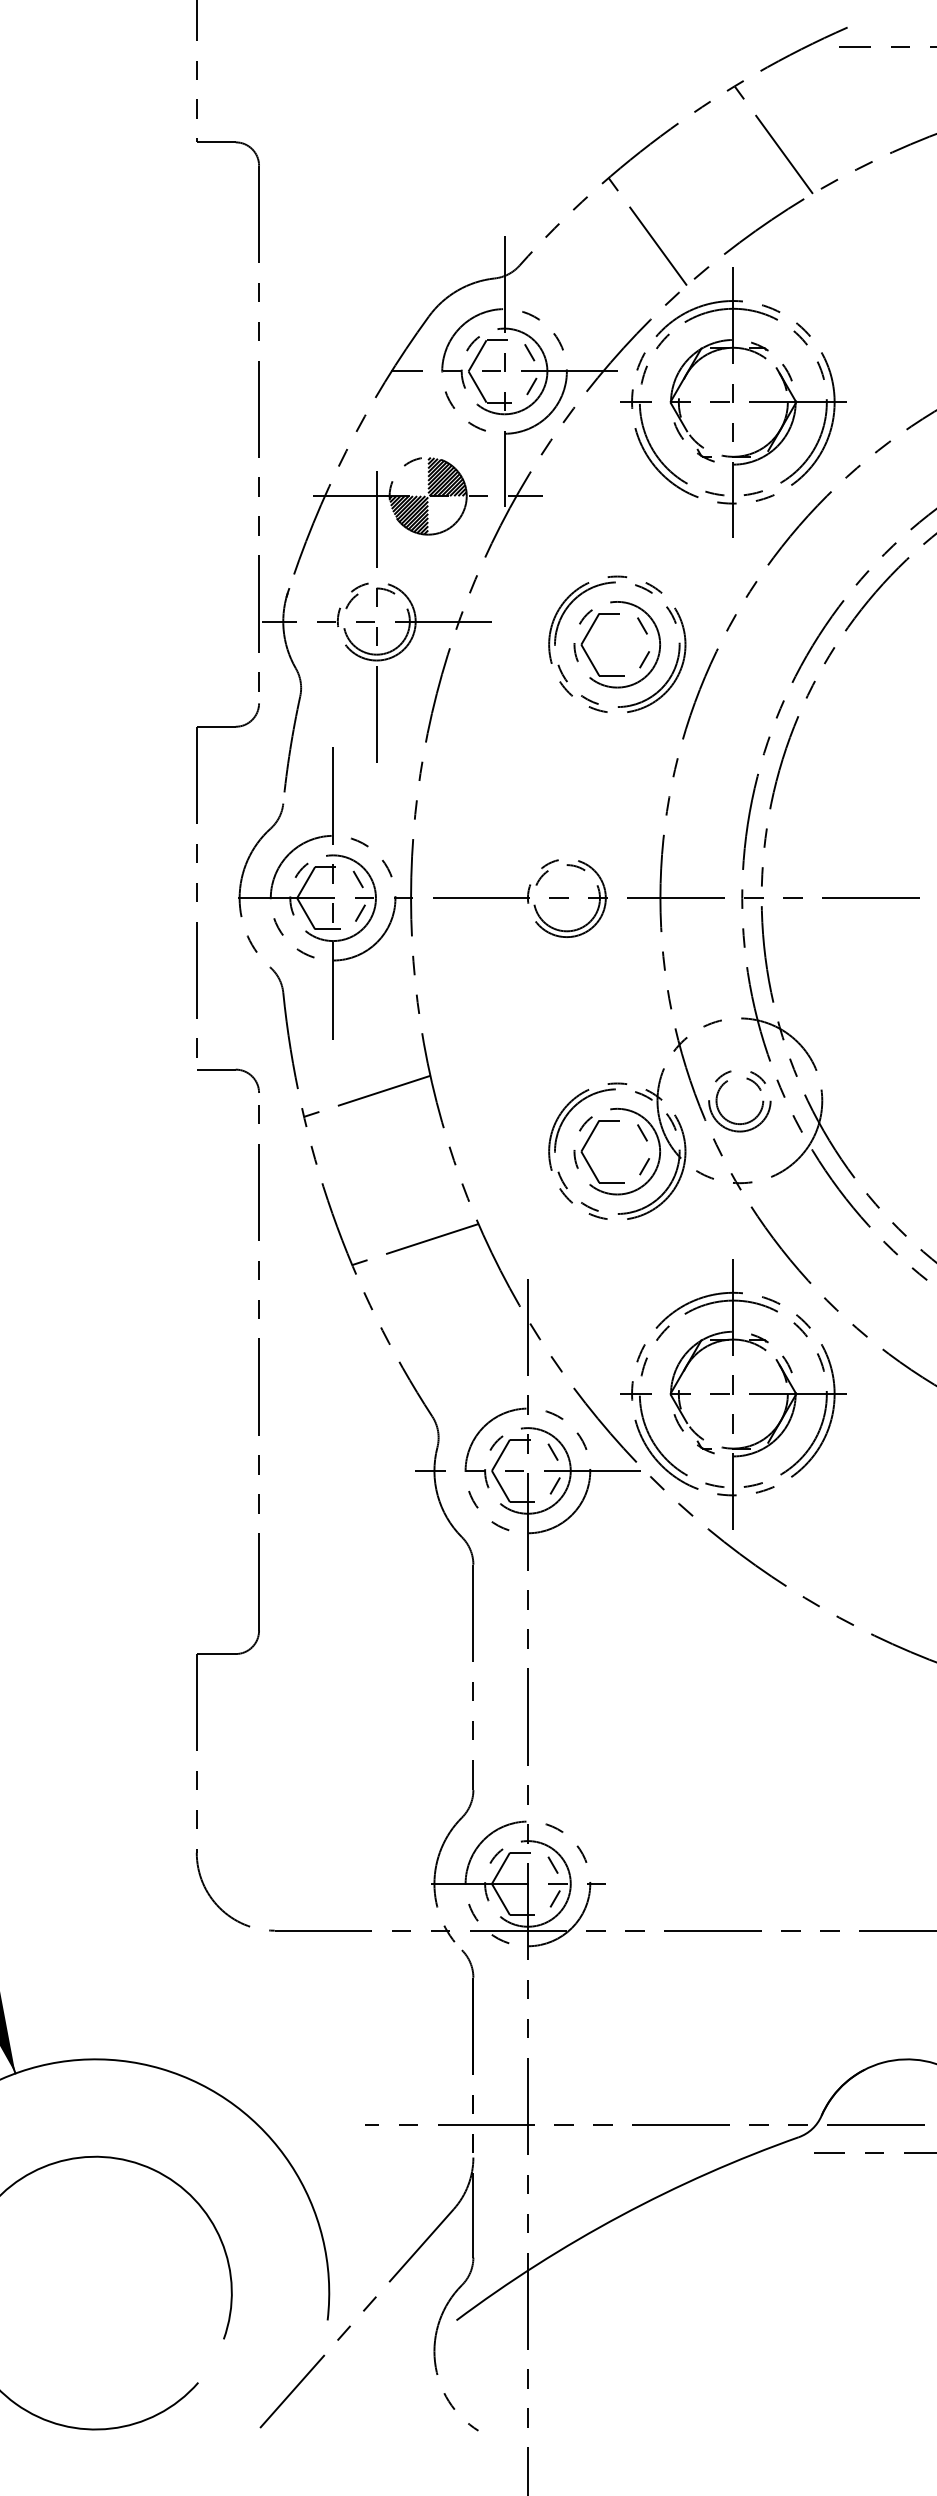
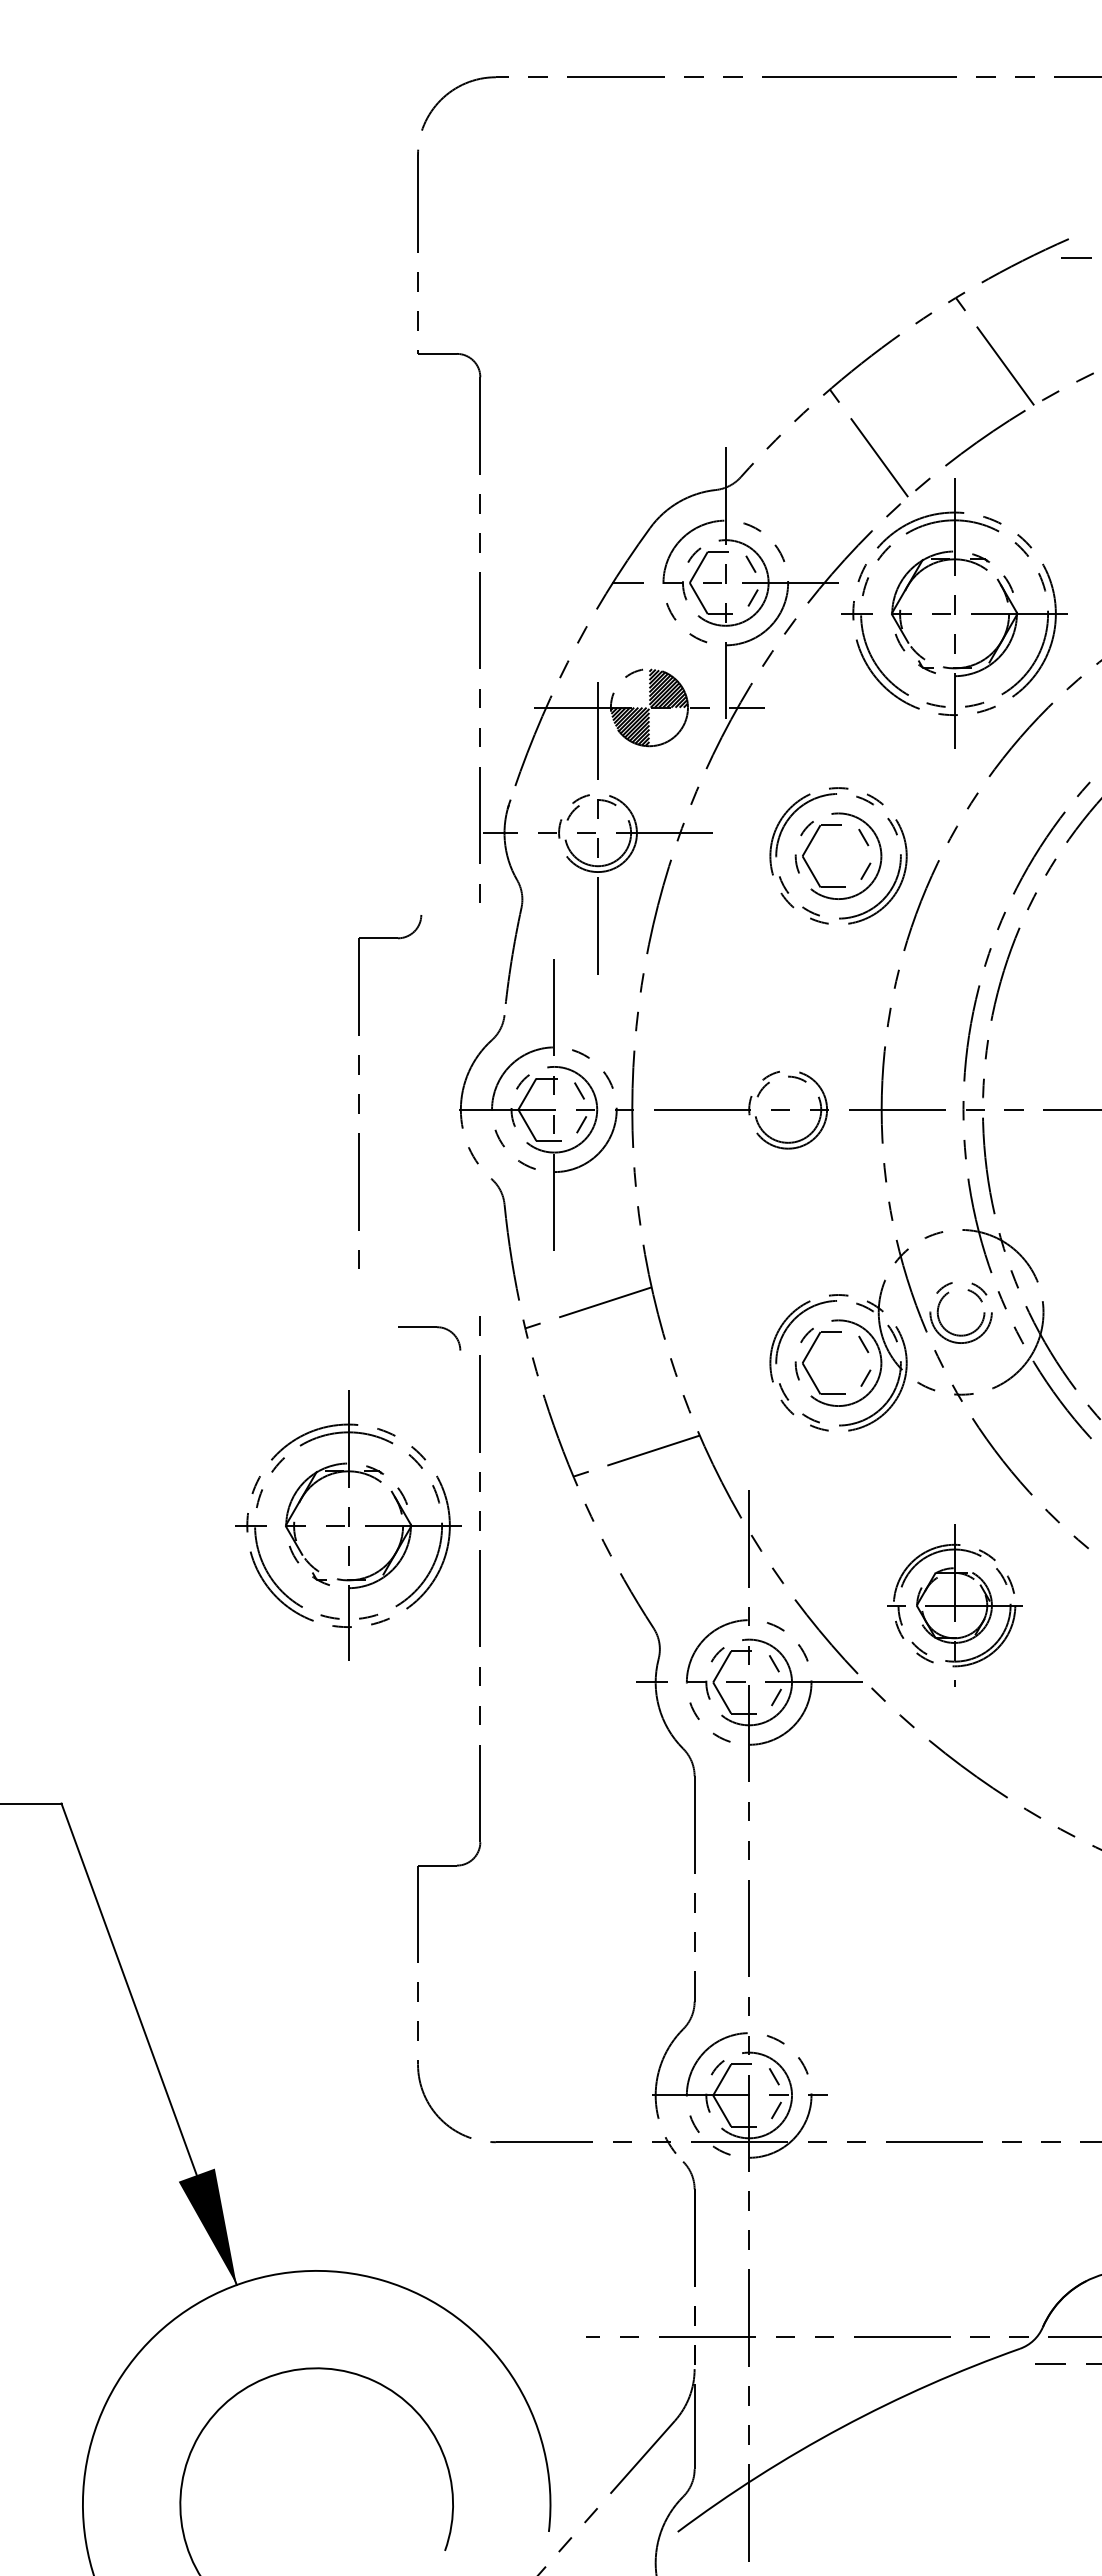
part: (197, 882) -> (359, 1094), moved
part: (228, 1069) -> (429, 1327), moved
part: (127, 1313) -> (348, 1525), added
part: (733, 1393) -> (954, 1605), size x0.6

